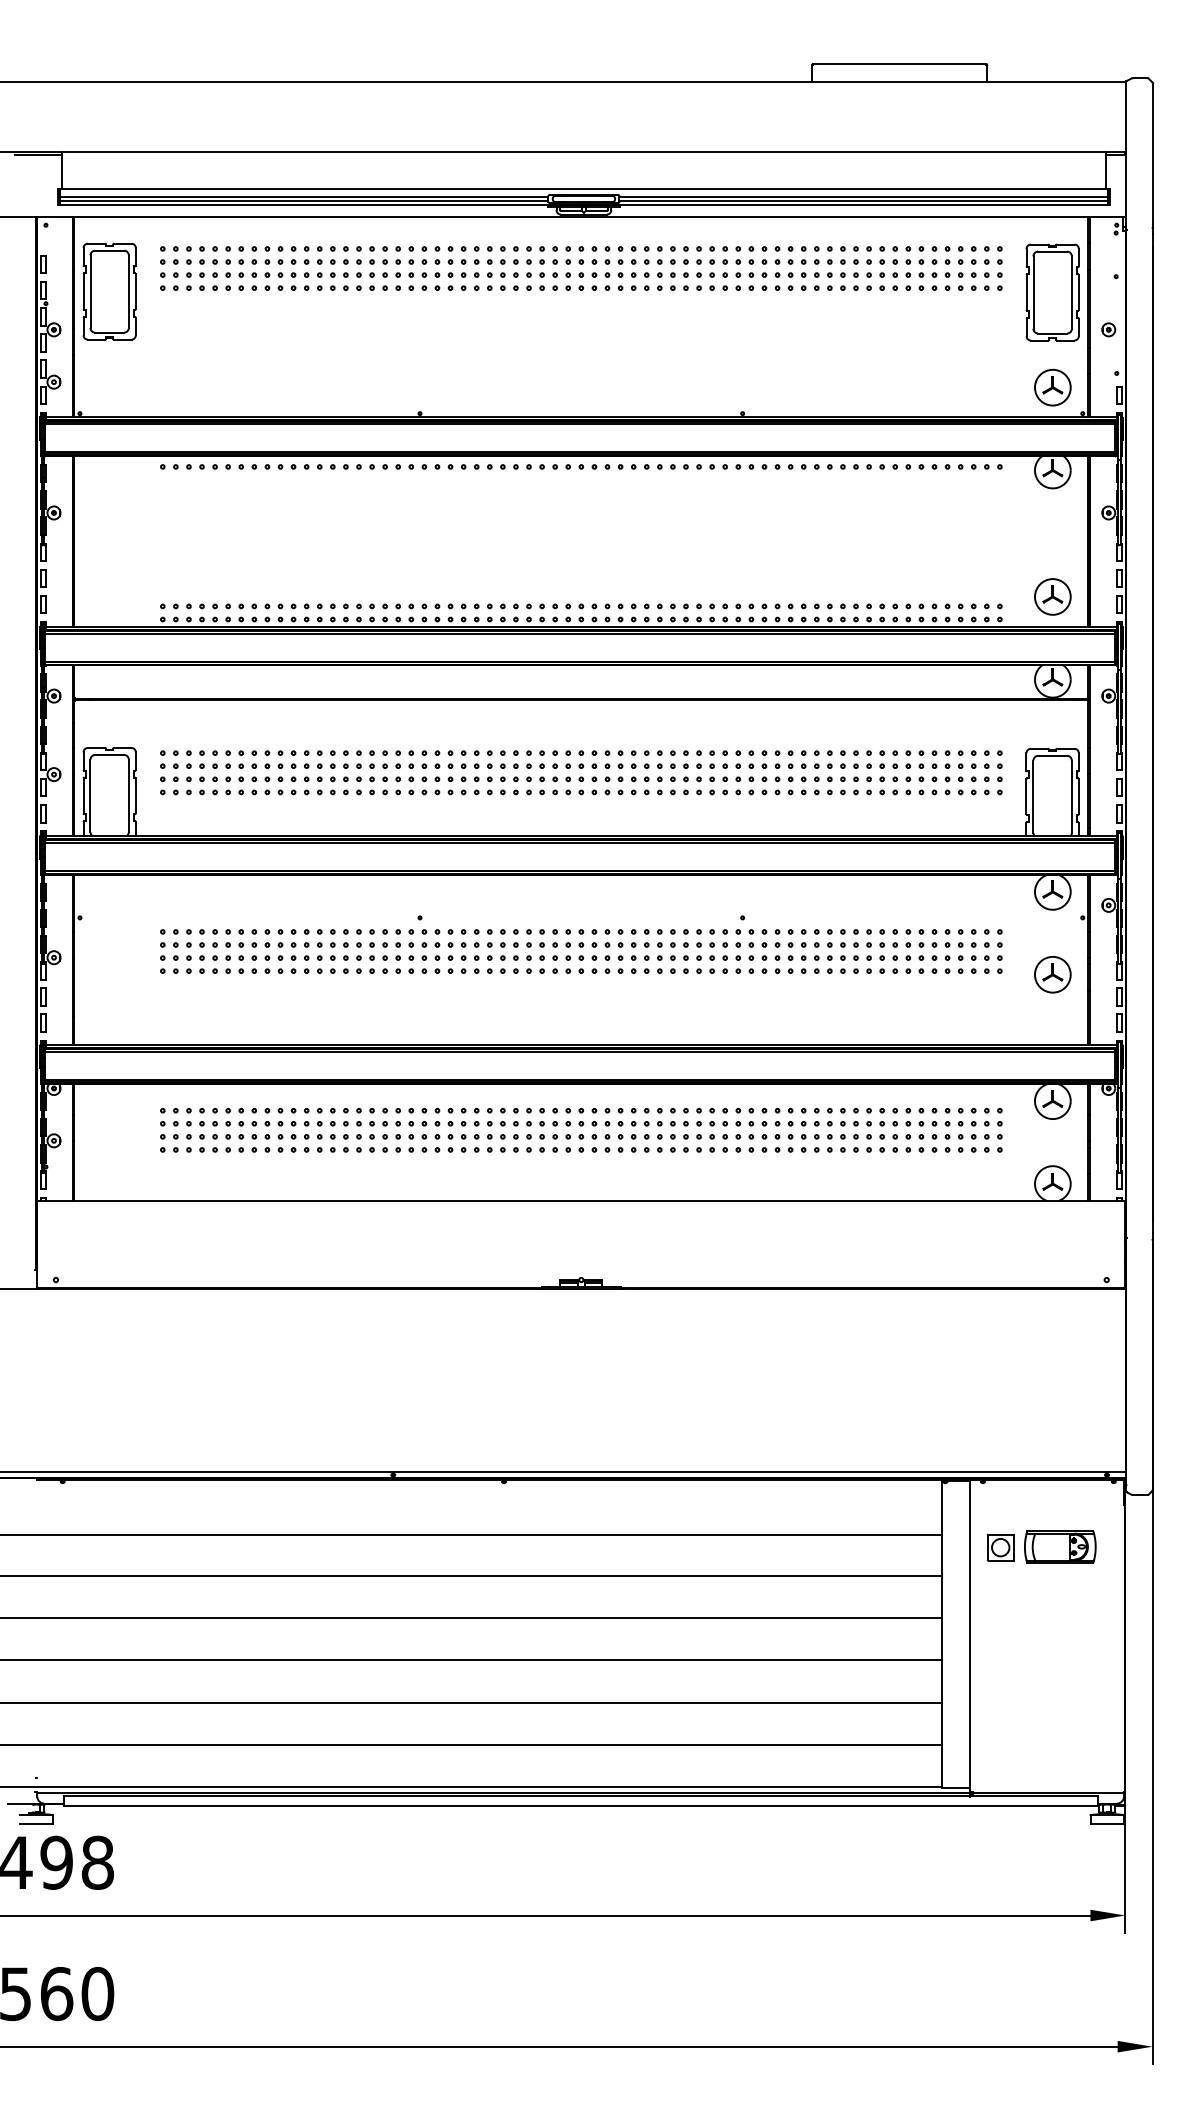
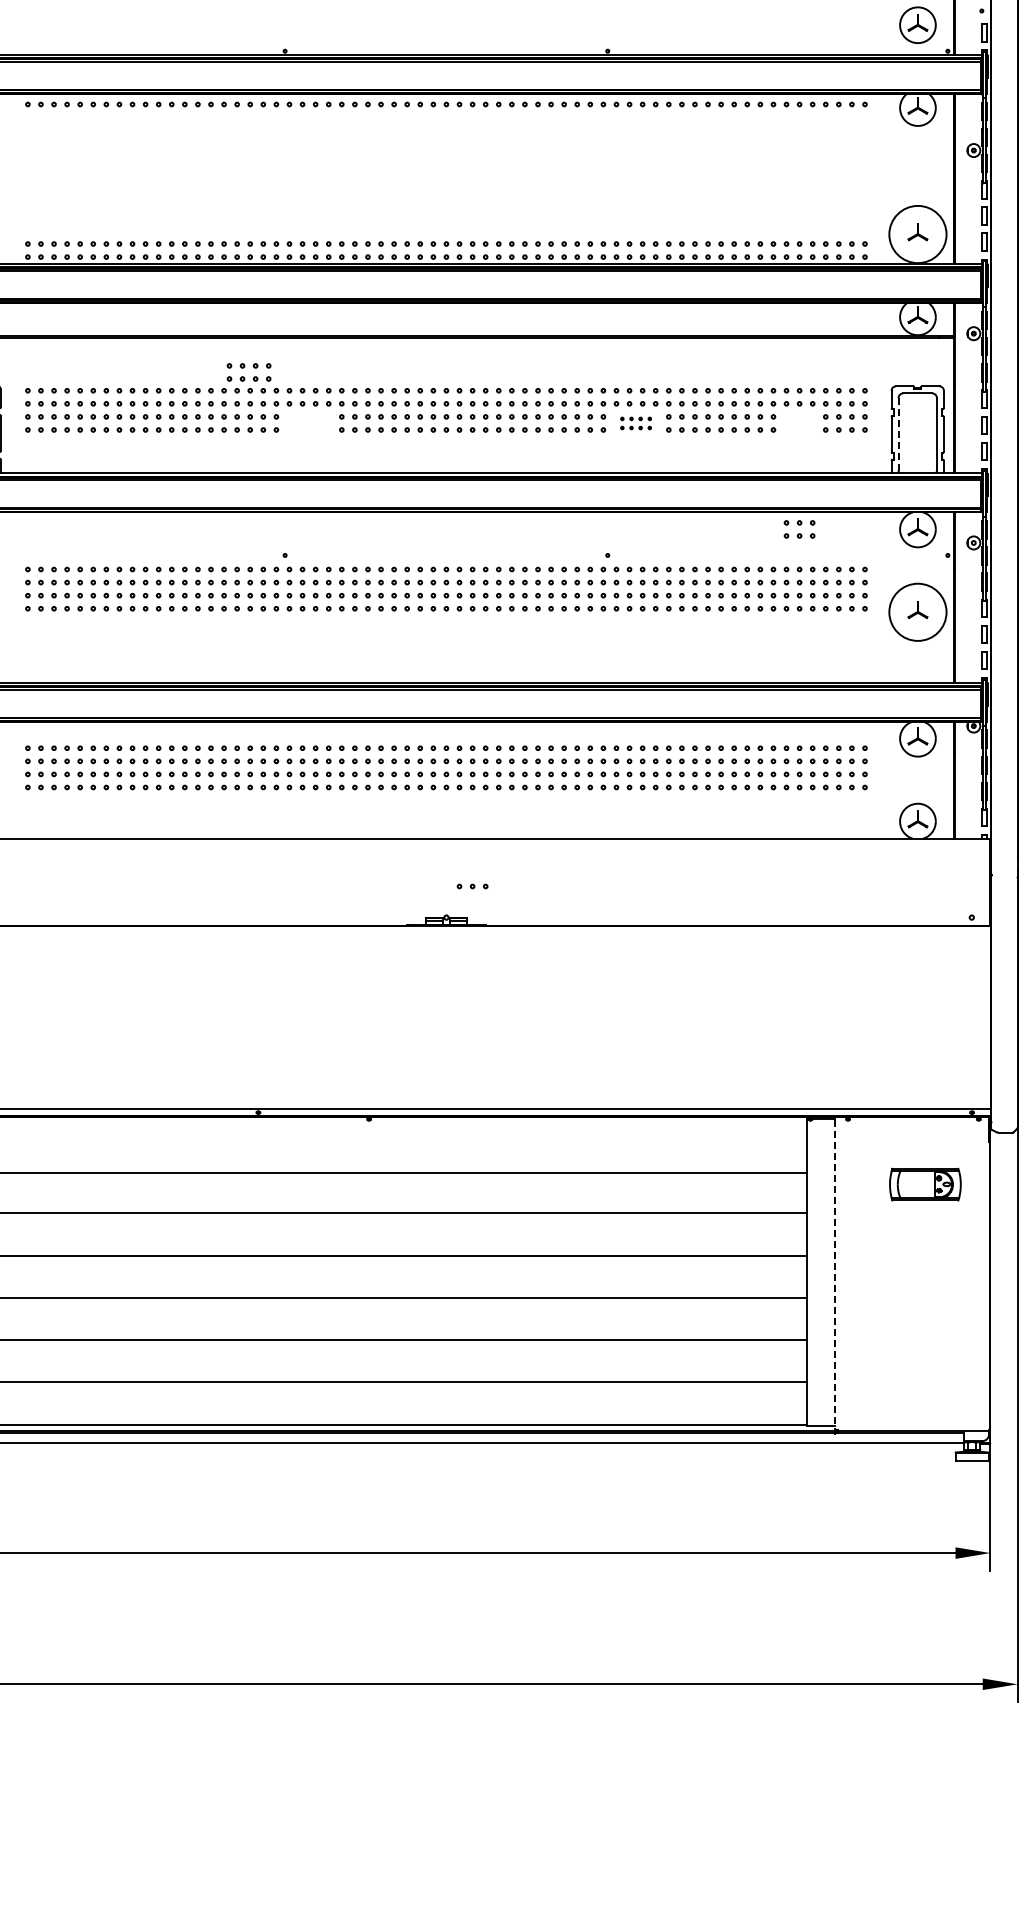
circle: (1052, 596) -> (917, 234), size x1.6
part: (443, 785) -> (248, 372), moved
part: (770, 785) -> (635, 423), size x0.7
part: (934, 785) -> (799, 529), moved
line: (1033, 797) -> (898, 435), solid -> dashed
circle: (1052, 974) -> (917, 612), size x1.6
part: (607, 1248) -> (472, 886), added
part: (1000, 1547) -> (865, 1185), removed
line: (970, 1637) -> (835, 1275), solid -> dashed

